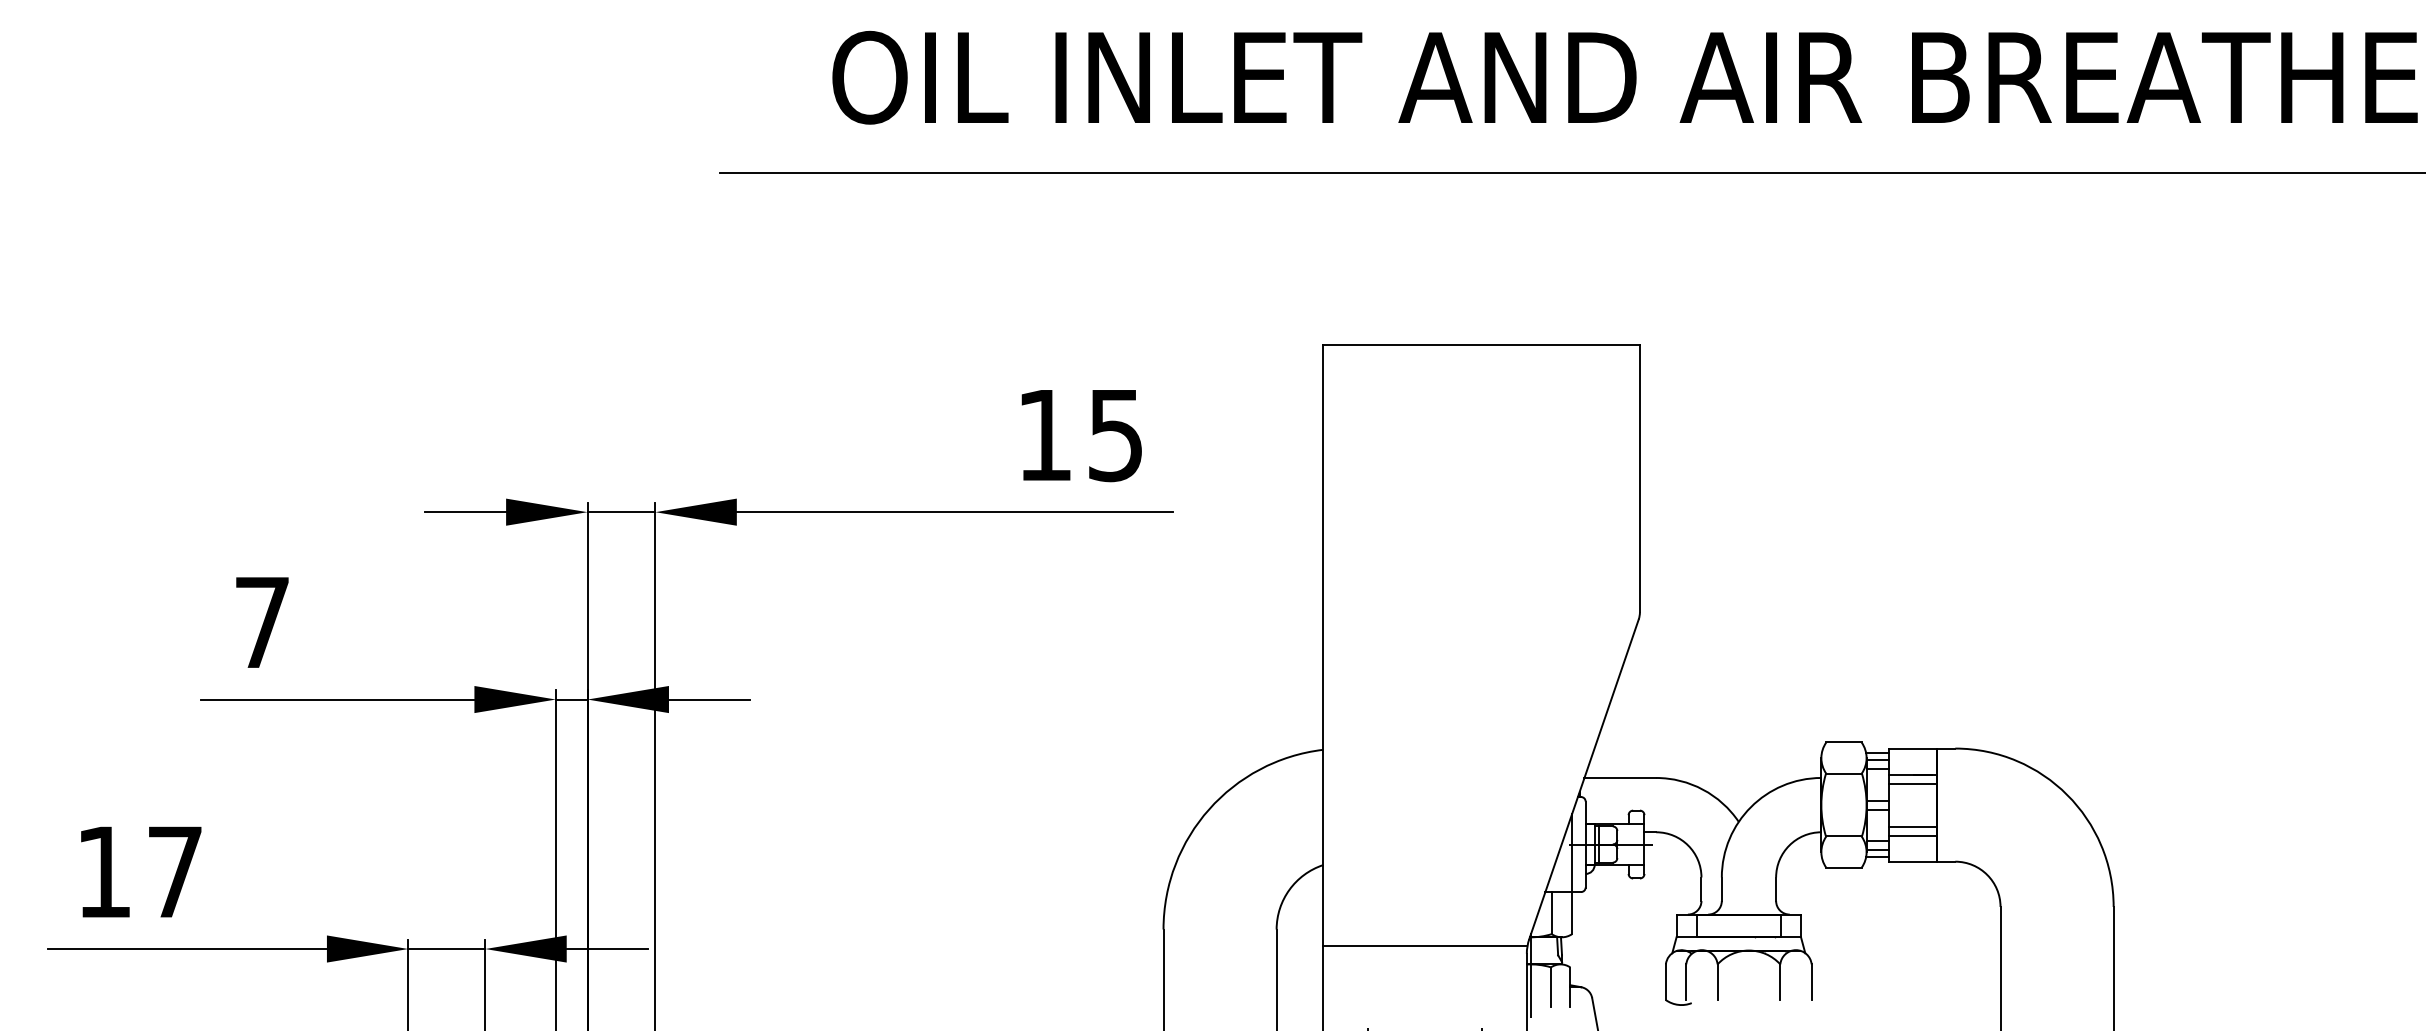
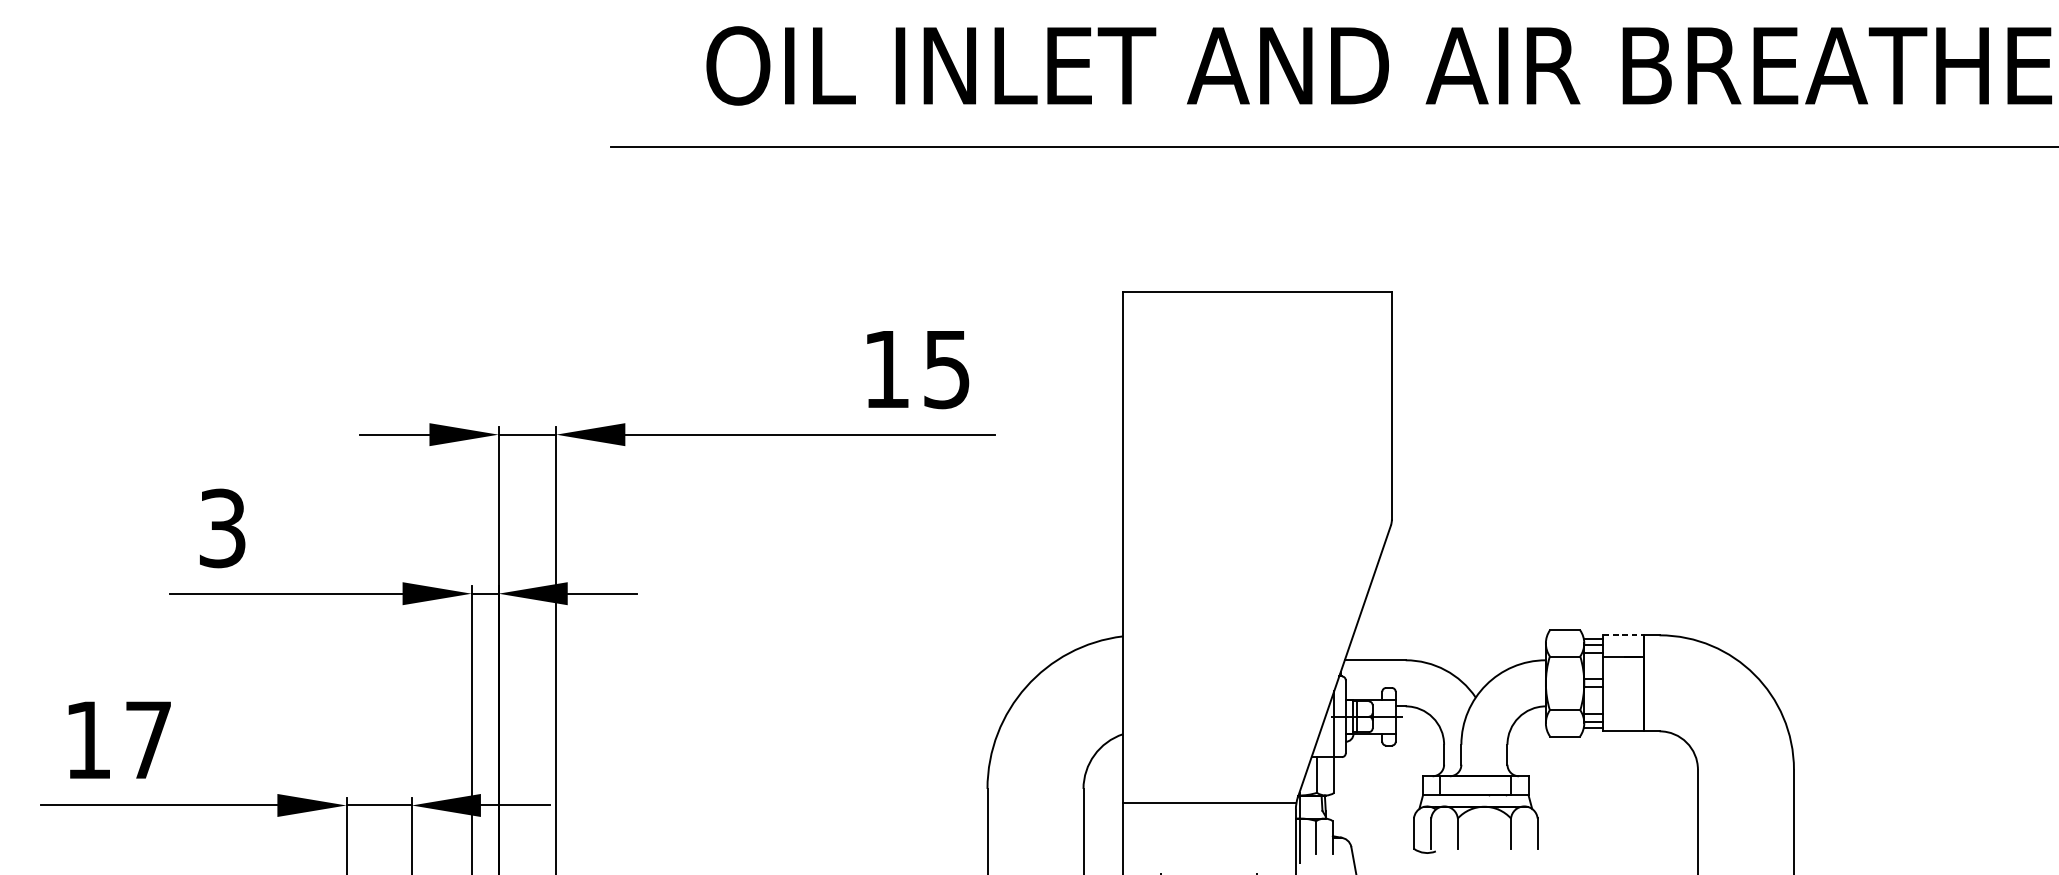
text: (262, 622) -> (222, 528), 7 -> 3
line: (1913, 748) -> (1624, 635), solid -> dashed
line: (1913, 783) -> (1624, 664), removed
line: (1913, 826) -> (1624, 701), removed
line: (1913, 835) -> (1624, 709), removed

